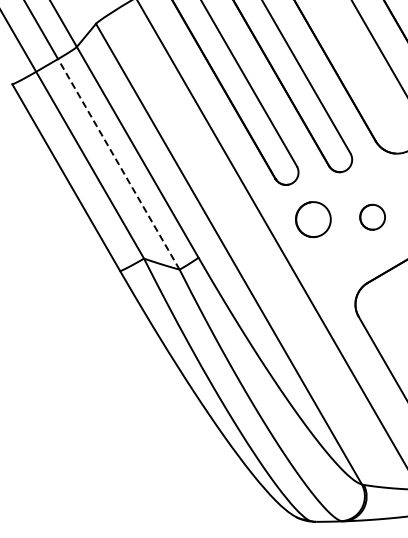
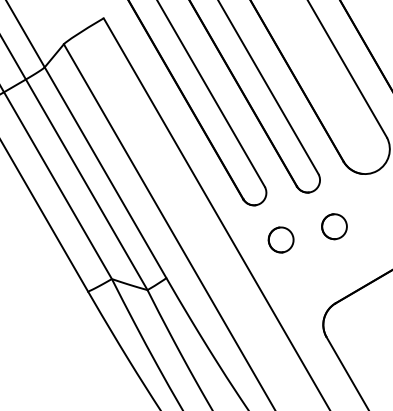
line: (118, 164) -> (86, 184), dashed -> solid
part: (372, 216) -> (334, 225), moved
part: (312, 219) -> (280, 239), size x0.71

